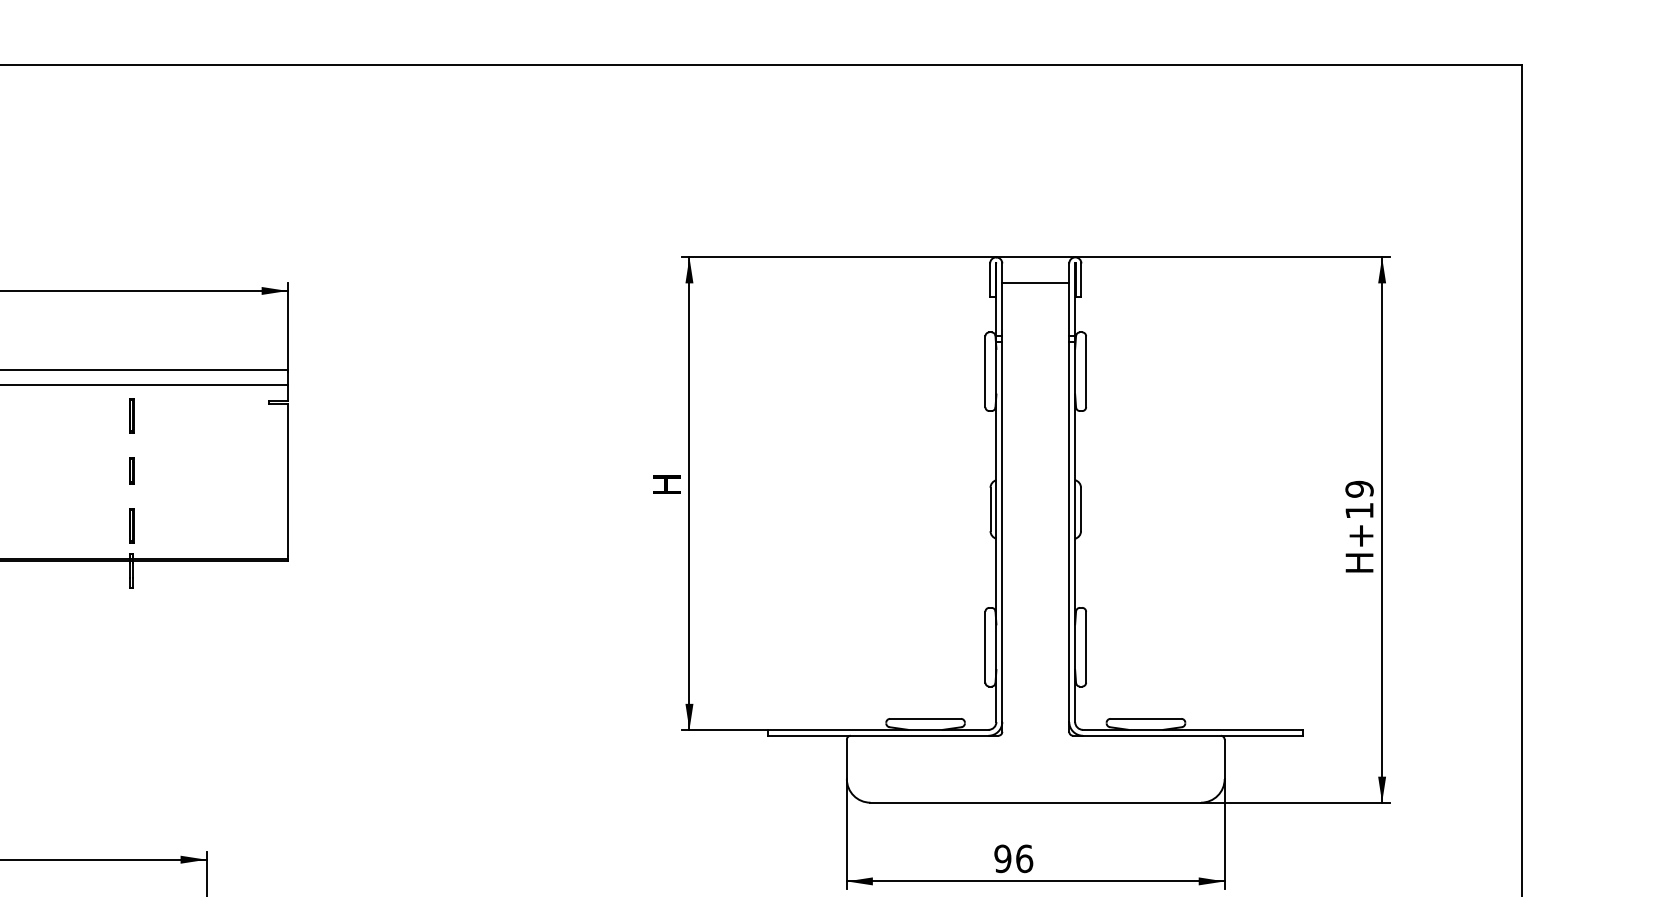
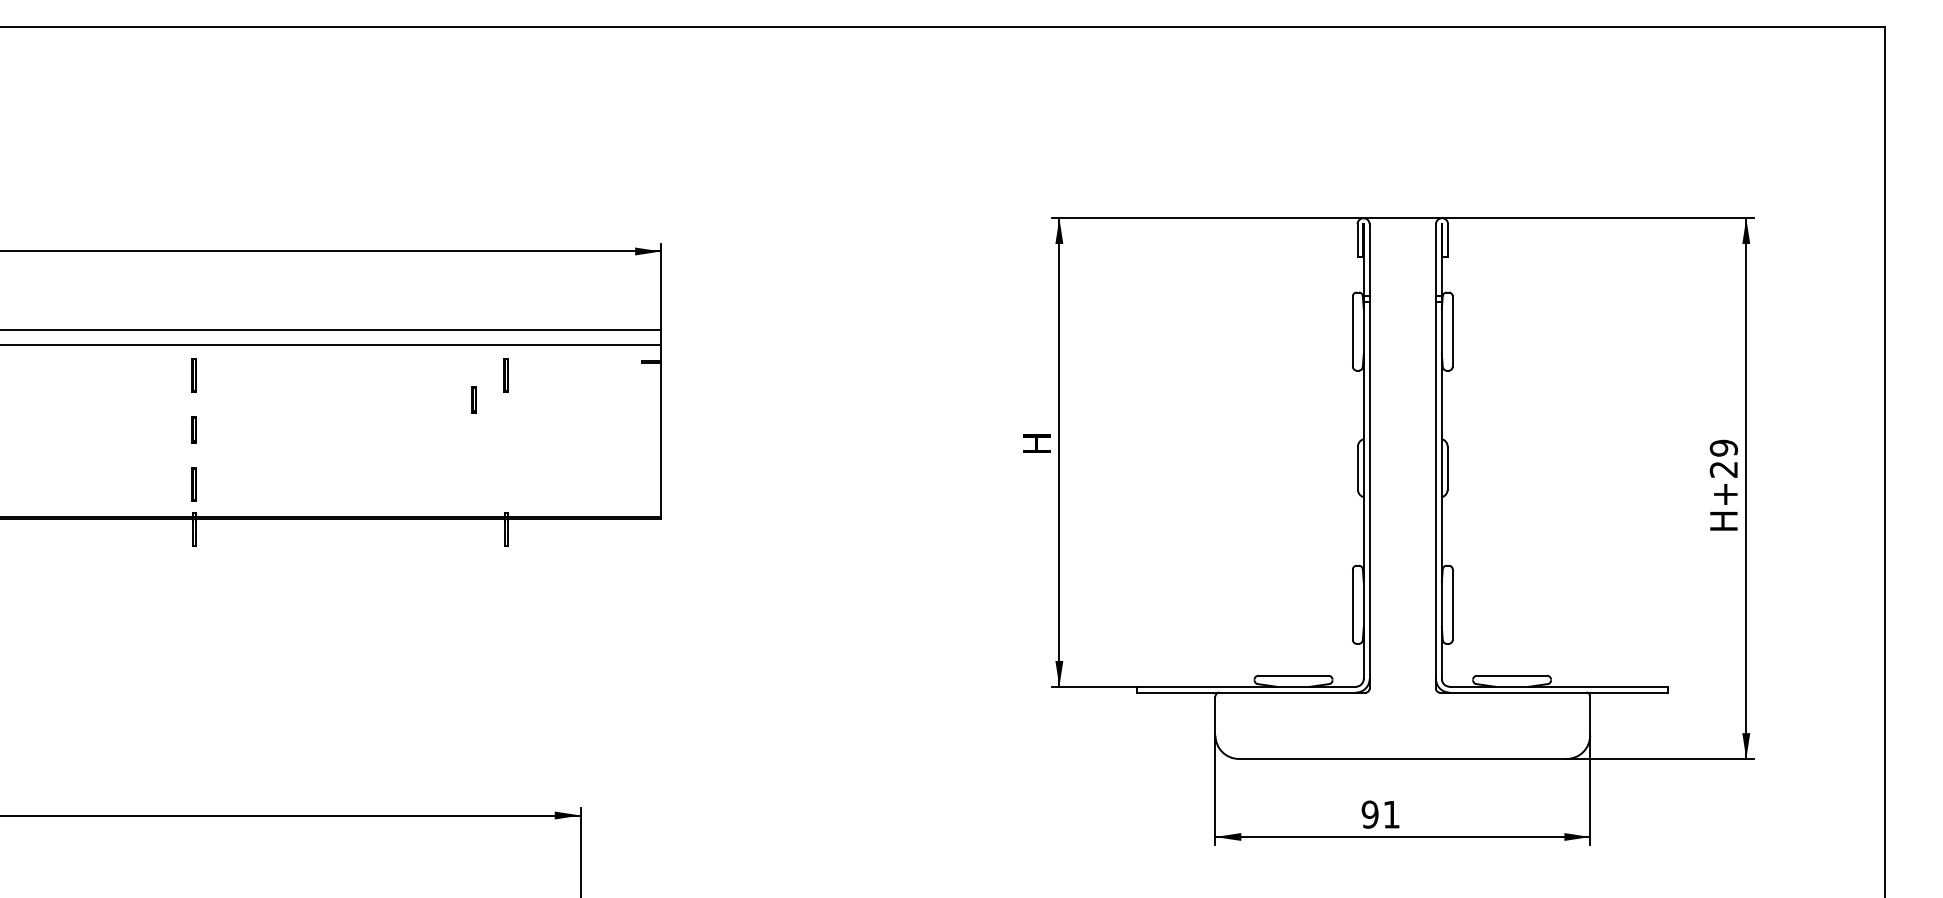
line: (1035, 282) -> (1402, 243), removed
part: (130, 470) -> (473, 399), moved
text: (1359, 510) -> (1723, 469), H+19 -> H+29
part: (130, 525) -> (505, 484), removed
text: (1024, 858) -> (1391, 814), 96 -> 91

